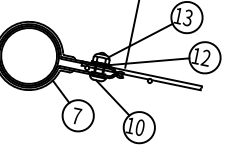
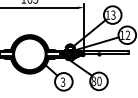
text: (75, 114) -> (62, 81), 7 -> 3
text: (130, 124) -> (93, 80), 10 -> 80

